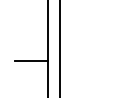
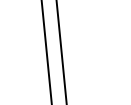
line: (31, 60) -> (29, 82), removed

